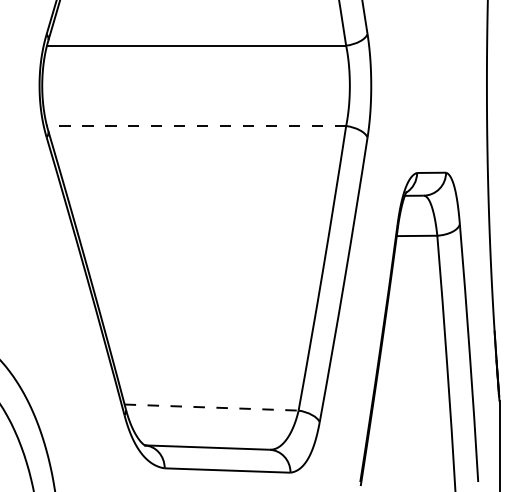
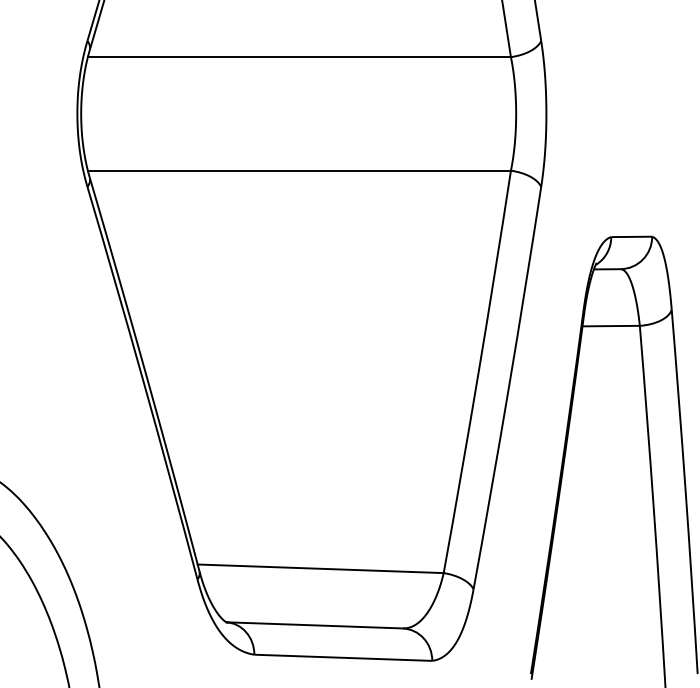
line: (196, 126) -> (299, 171), dashed -> solid
line: (212, 407) -> (321, 568), dashed -> solid

